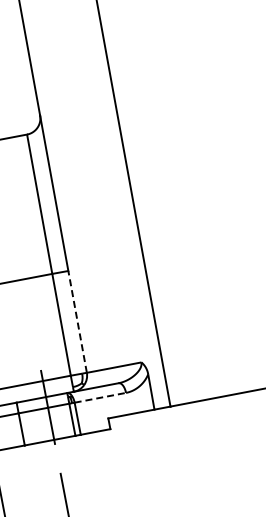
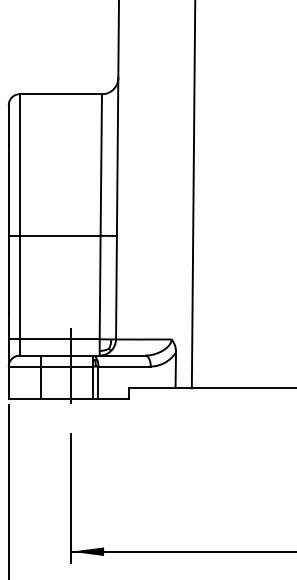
line: (77, 321) -> (116, 287), dashed -> solid
line: (101, 397) -> (125, 366), dashed -> solid

